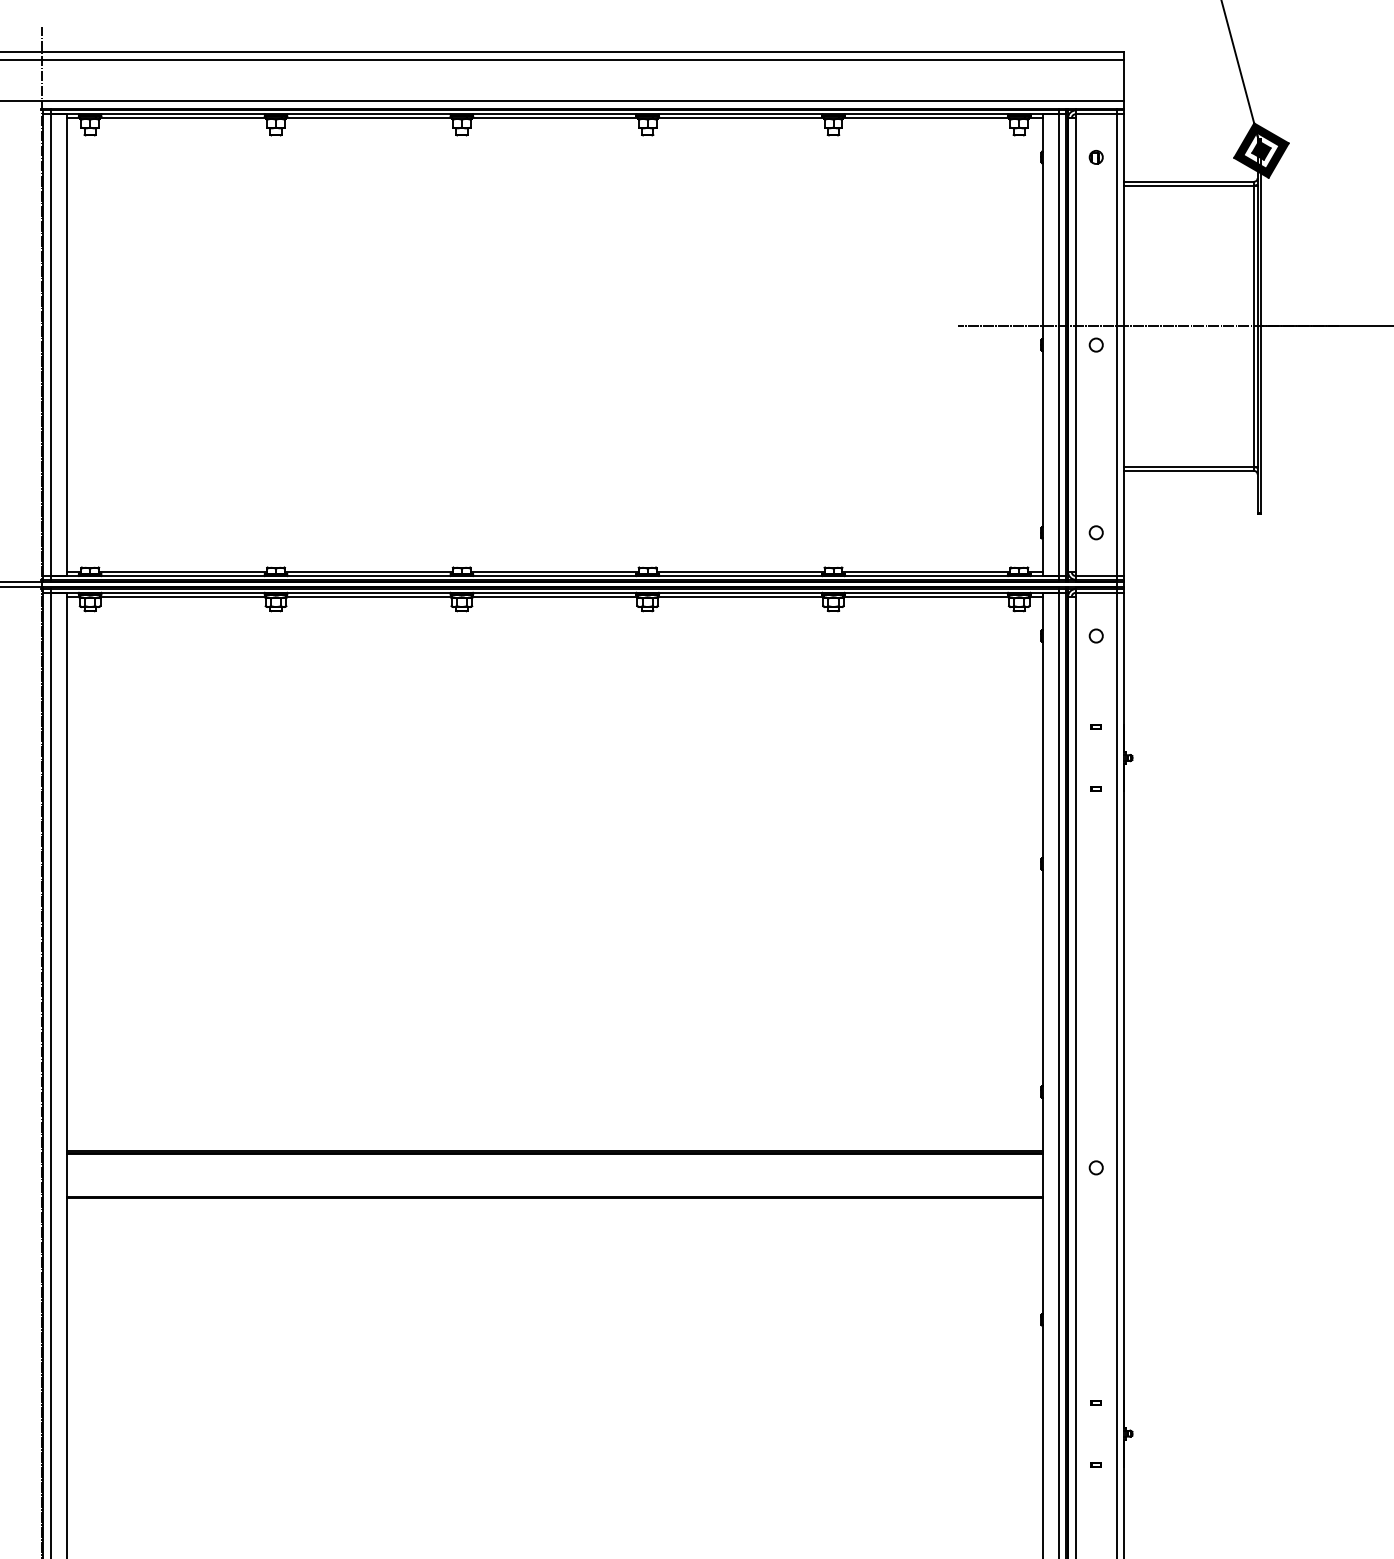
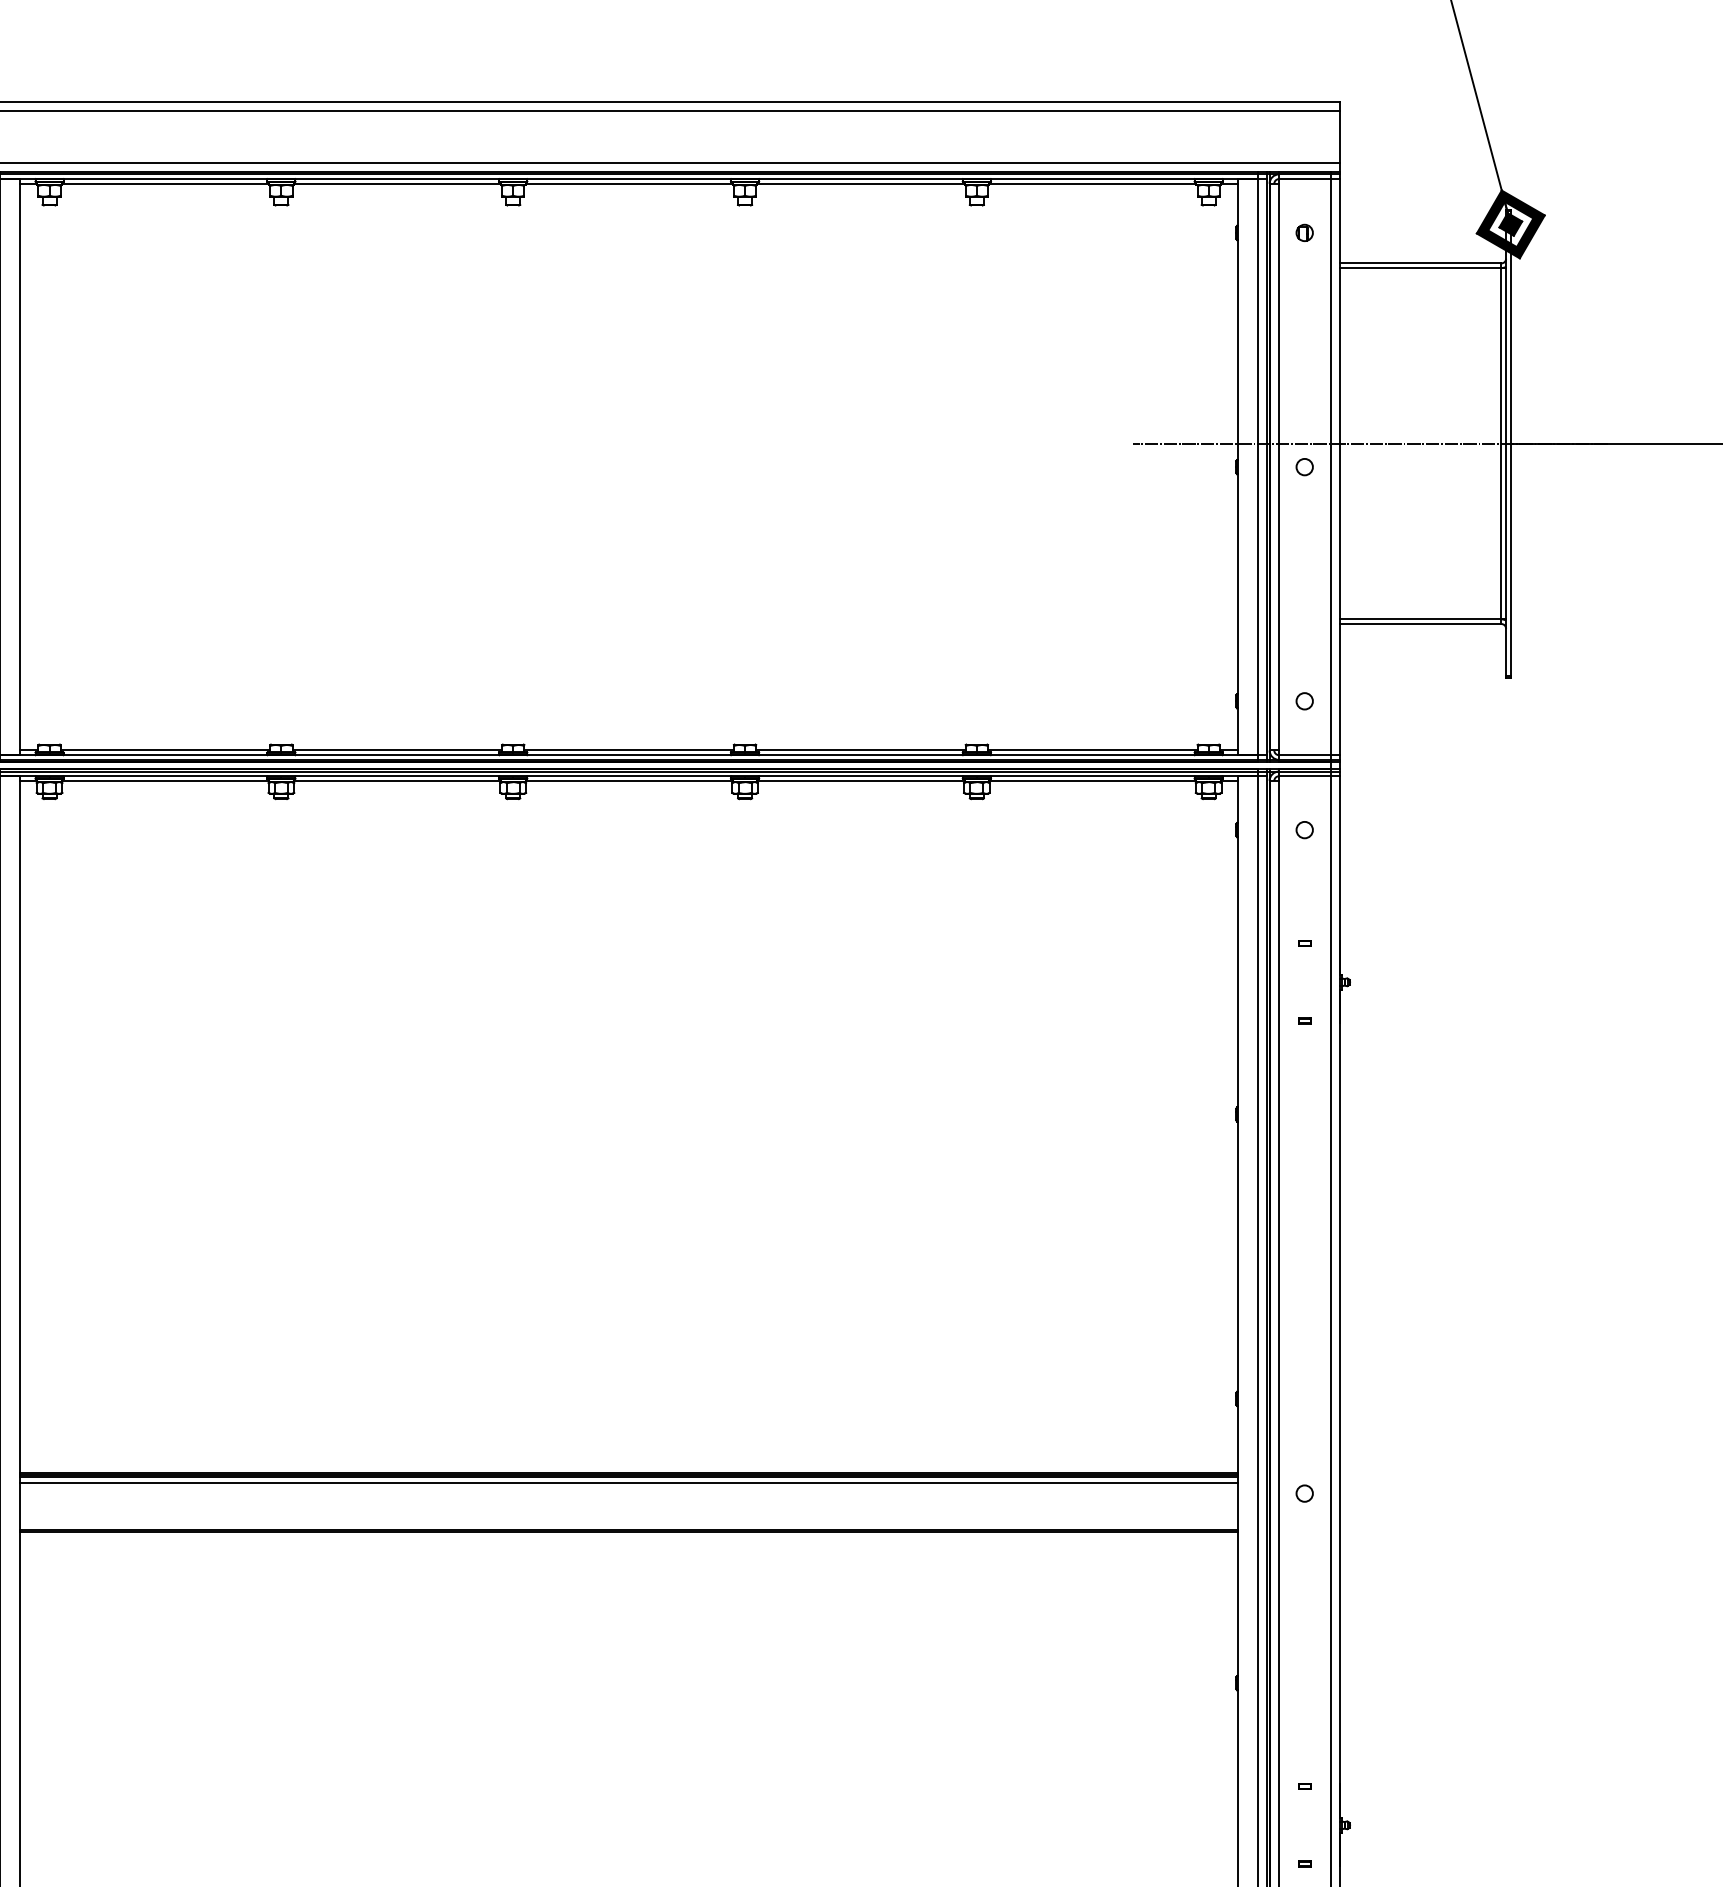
line: (554, 1159) -> (628, 1483), added

